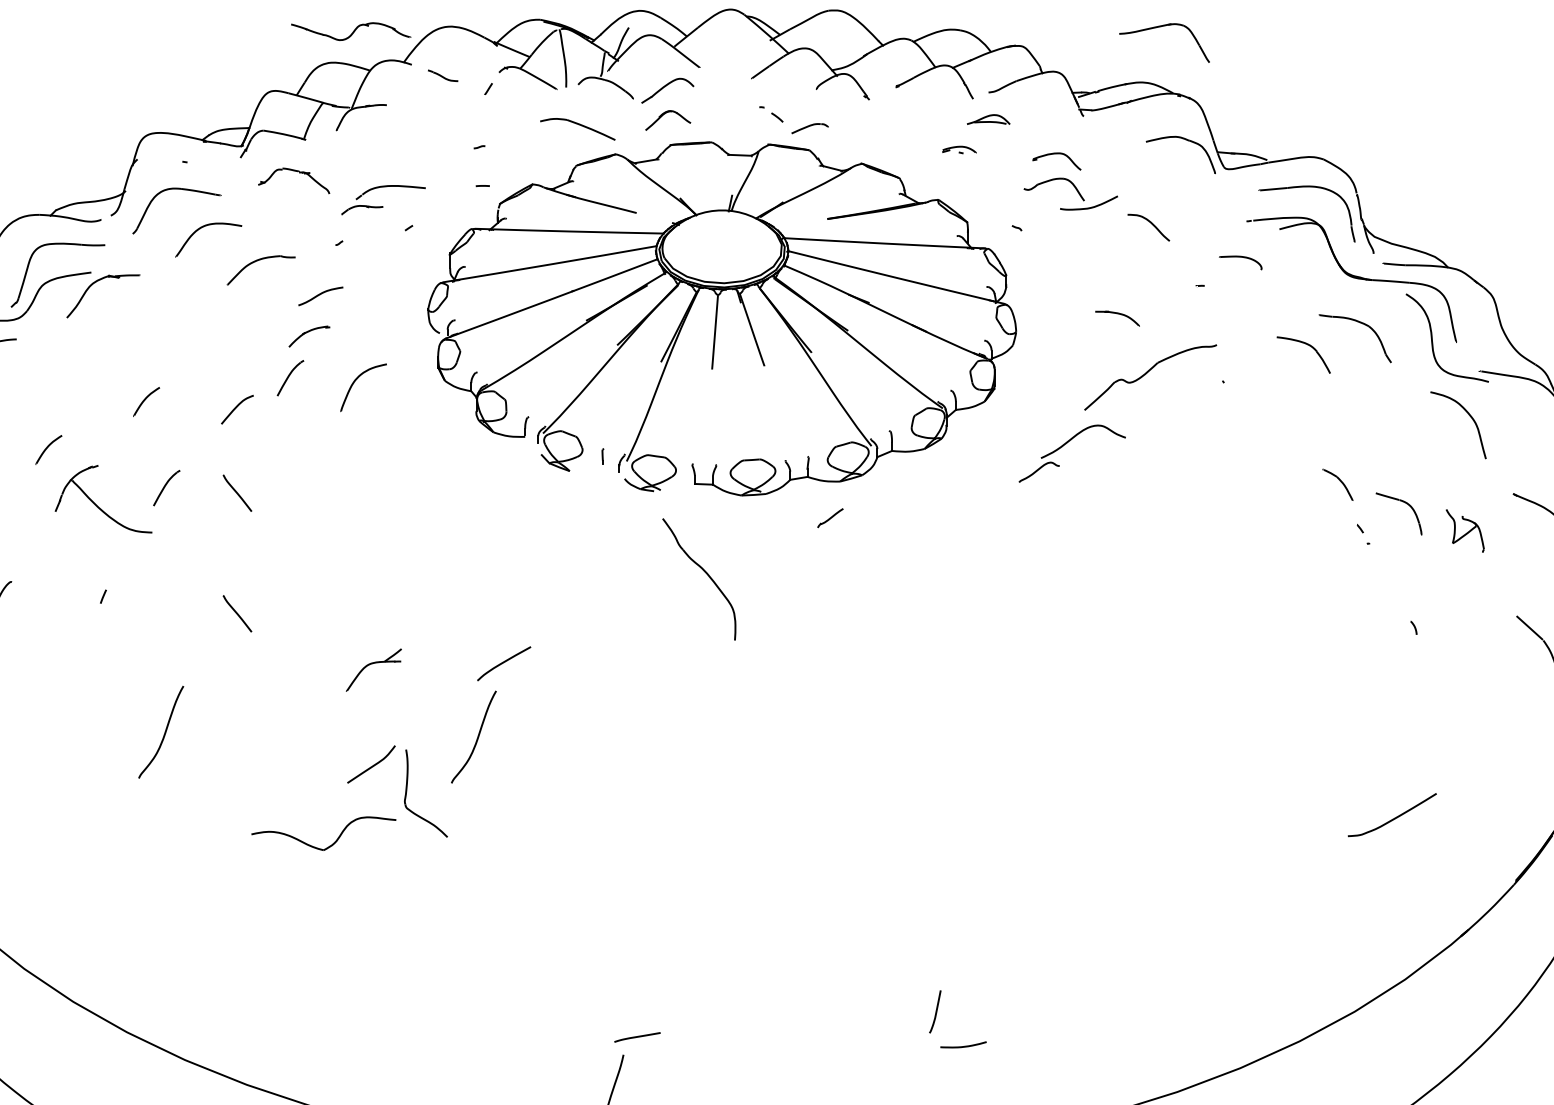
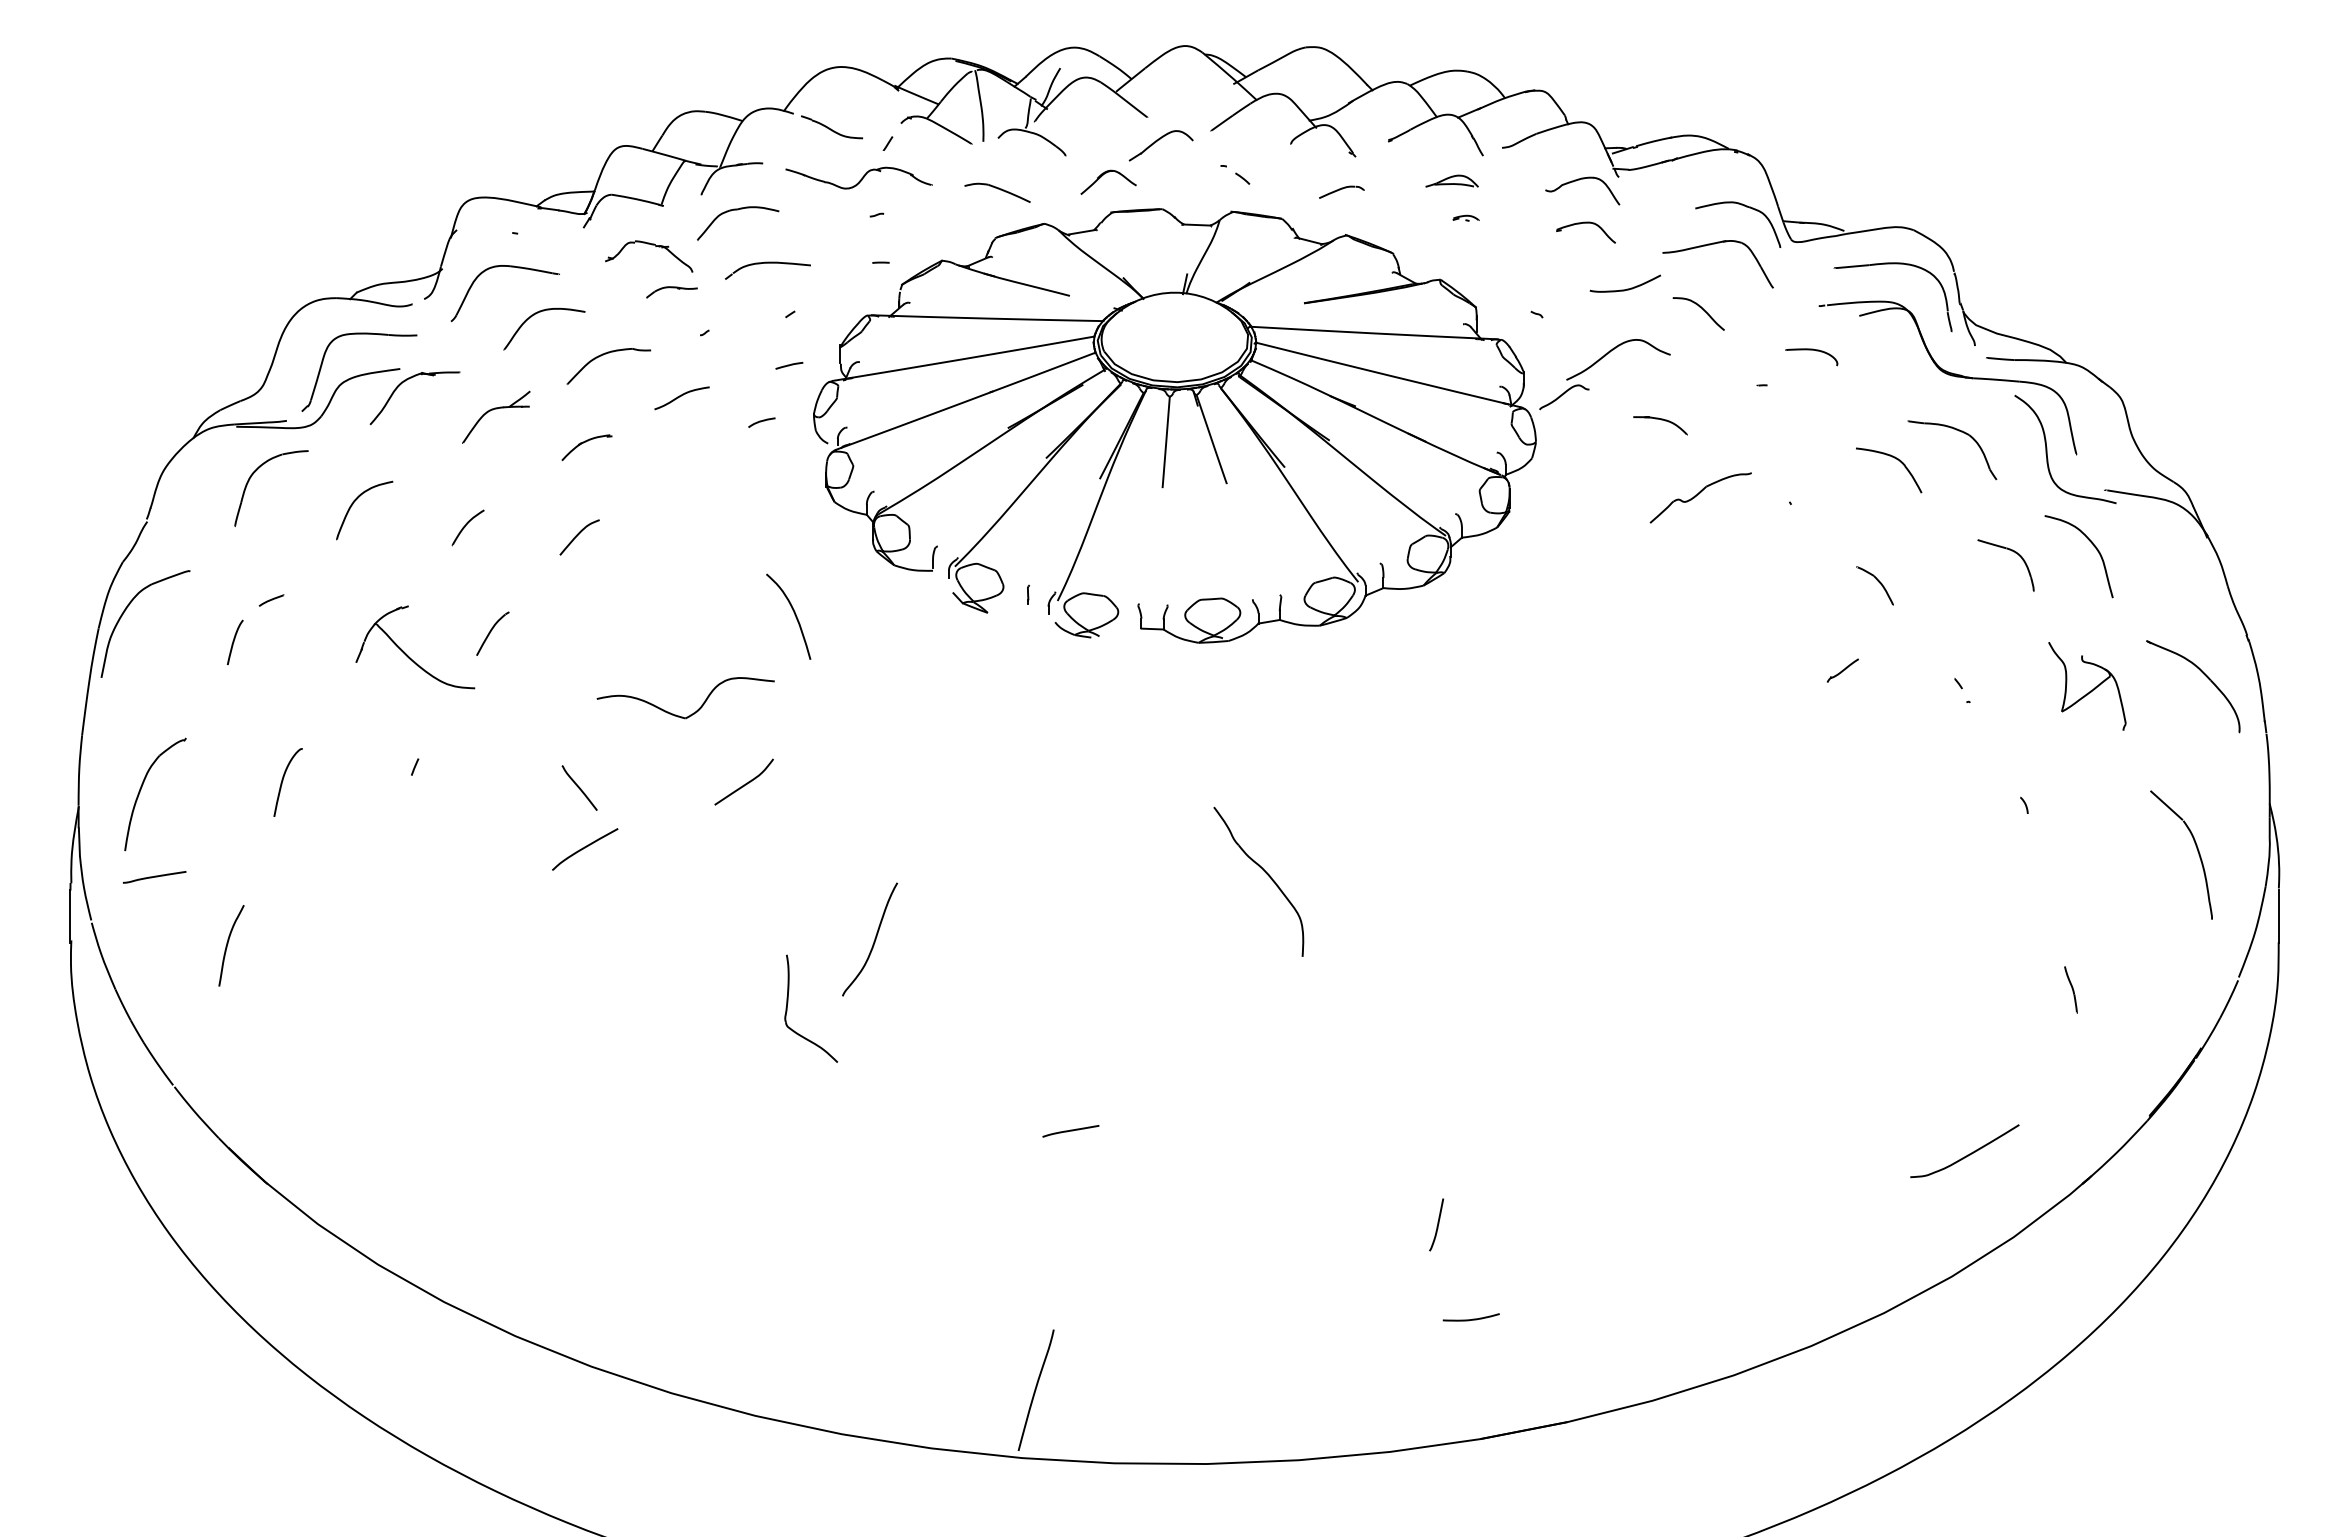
part: (1162, 27) -> (1715, 244), moved
part: (350, 31) -> (858, 177), moved
part: (443, 75) -> (832, 127), size x1.67
part: (667, 90) -> (1160, 145), moved
part: (988, 119) -> (1451, 180), moved
part: (577, 128) -> (997, 192), size x0.71
part: (809, 128) -> (1341, 191), moved
part: (366, 143) -> (738, 210), added
part: (958, 149) -> (1465, 217), size x0.62
part: (1051, 180) -> (1579, 180), moved
part: (361, 210) -> (671, 292), moved
line: (408, 269) -> (789, 365), added
curve: (385, 316) -> (761, 422), added
part: (308, 336) -> (586, 447), moved
part: (1150, 377) -> (1700, 497), size x0.62
part: (290, 378) -> (644, 498), removed
curve: (354, 382) -> (353, 504), moved
part: (1064, 445) -> (1595, 364), moved
curve: (46, 449) -> (345, 586), removed
curve: (412, 473) -> (794, 615), added
part: (1337, 484) -> (1874, 585), moved
curve: (237, 492) -> (579, 639), removed
part: (1403, 502) -> (2011, 551), moved
curve: (830, 518) -> (1842, 670), moved
part: (1465, 531) -> (2087, 686), size x1.67
part: (704, 572) -> (1265, 873), moved
curve: (504, 663) -> (585, 848), moved
part: (371, 664) -> (493, 410), moved
curve: (164, 733) -> (489, 935), removed
curve: (372, 765) -> (745, 783), moved
part: (1451, 777) -> (2070, 989), added
curve: (1394, 817) -> (1967, 1154), moved
part: (330, 845) -> (693, 712), moved
curve: (936, 1011) -> (1437, 1224), moved
line: (637, 1037) -> (1070, 1131), moved

